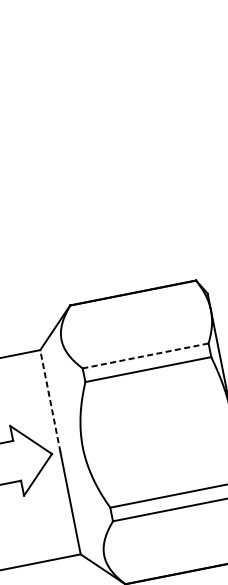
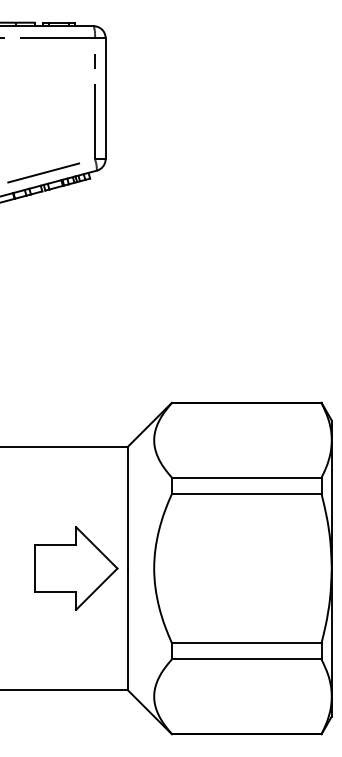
line: (145, 355) -> (246, 477), dashed -> solid
line: (50, 400) -> (127, 507), dashed -> solid

